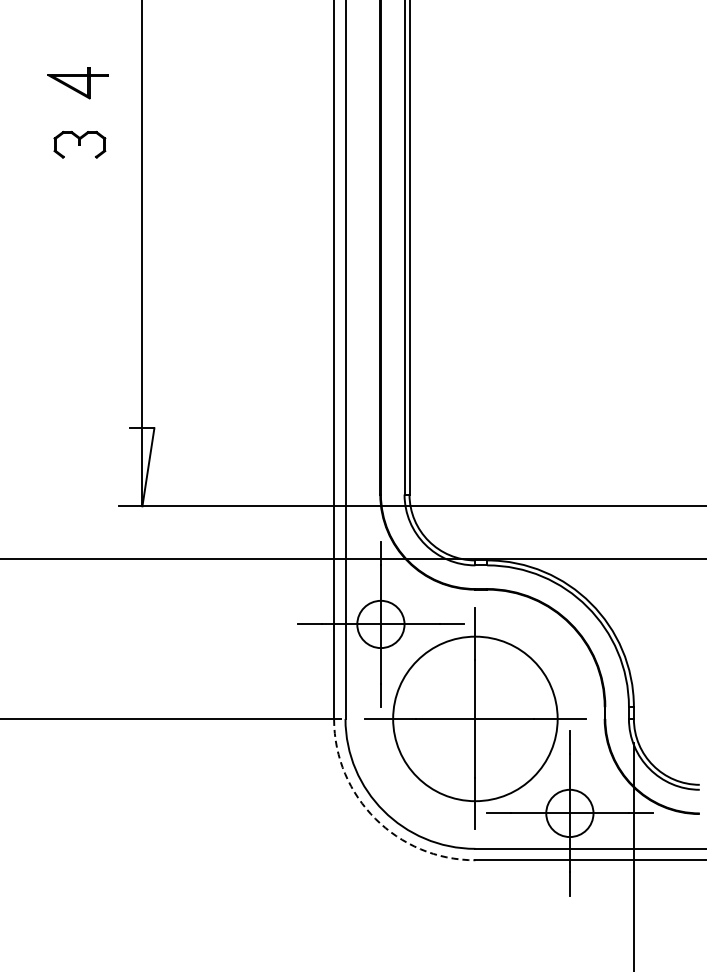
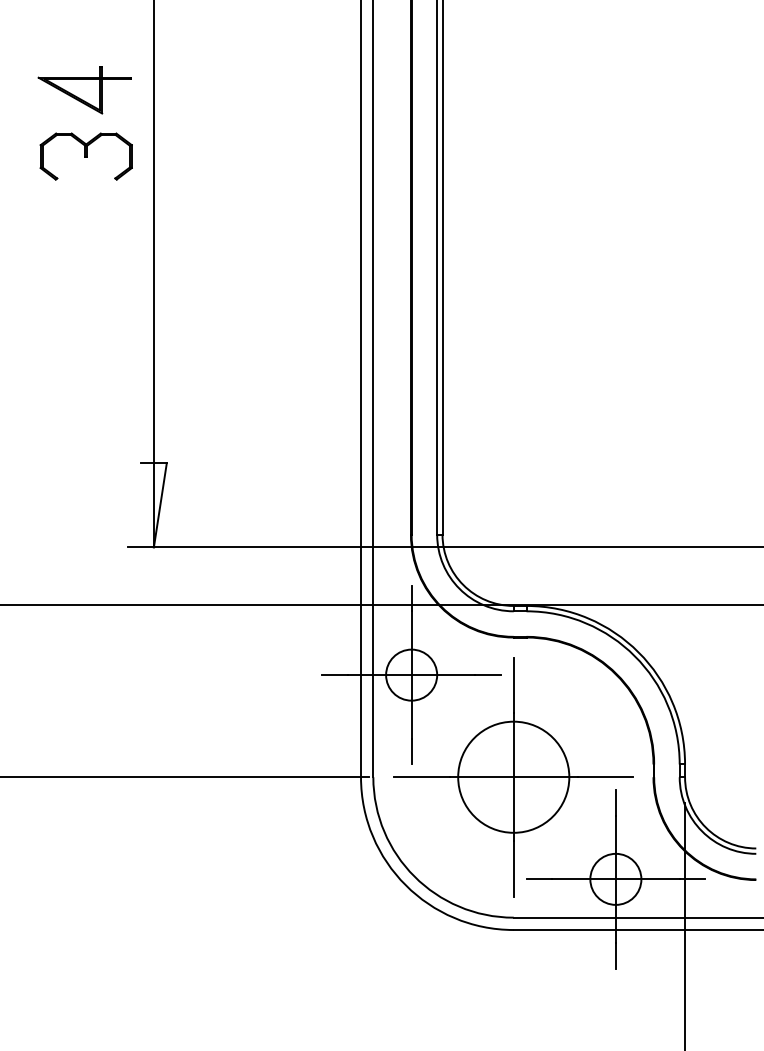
part: (77, 83) -> (83, 90), size x1.43
part: (79, 144) -> (85, 156), size x1.67
circle: (475, 718) -> (513, 776), size x0.62
arc: (375, 818) -> (405, 884), dashed -> solid

